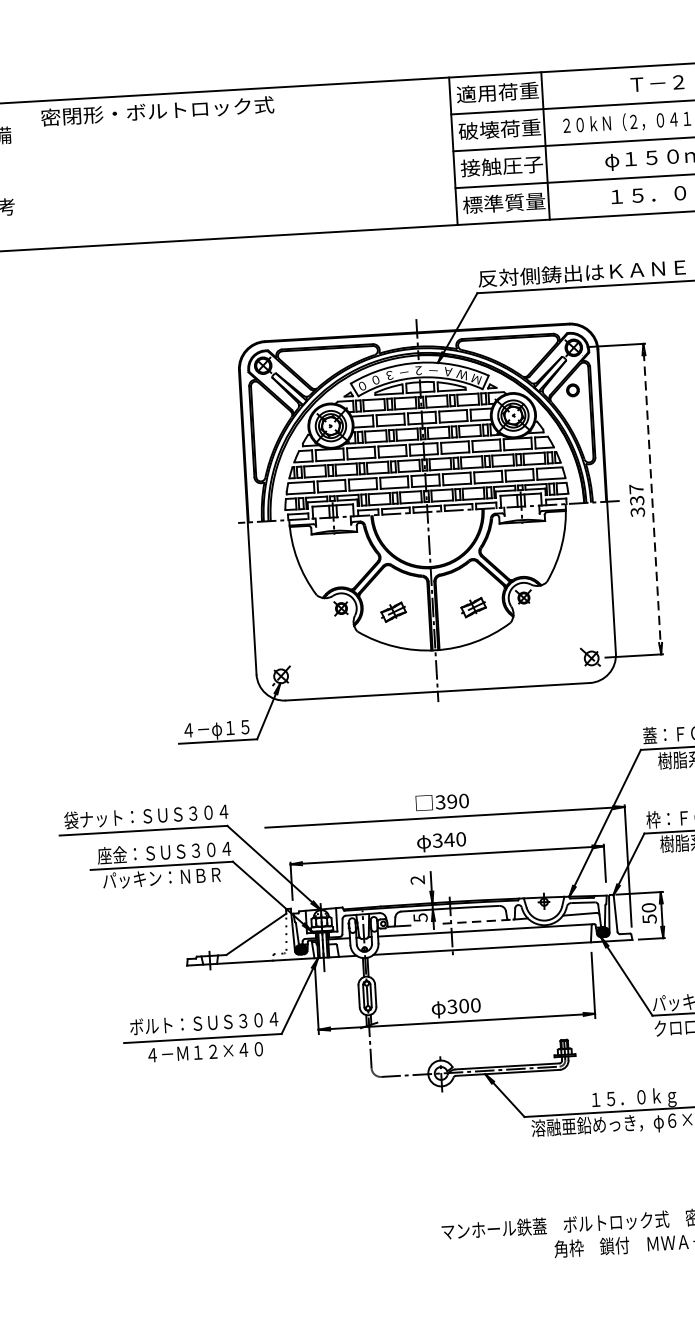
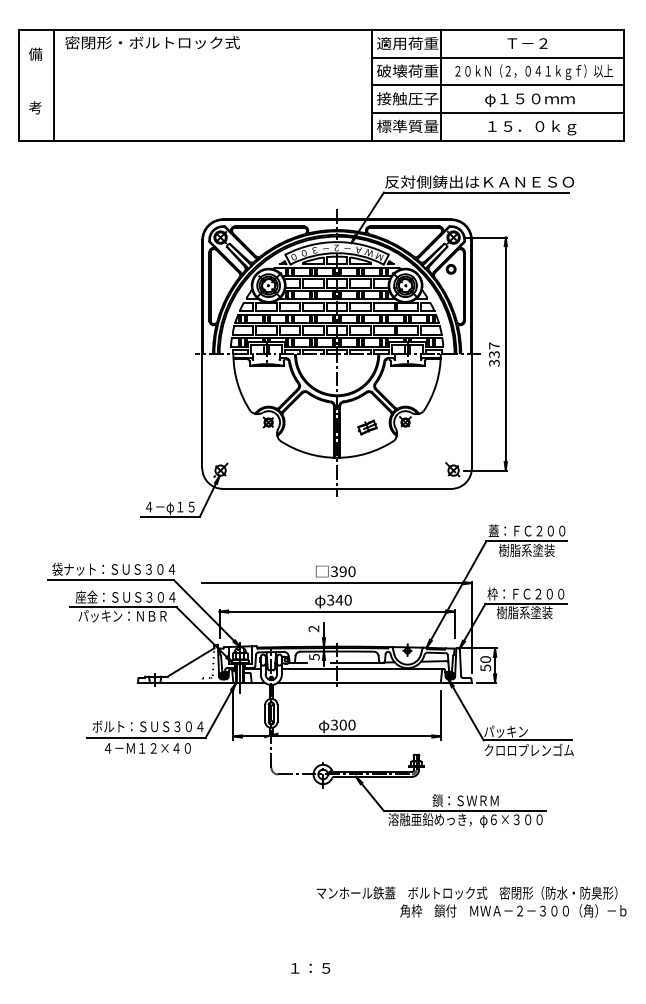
line: (30, 175) -> (54, 85), added
line: (651, 498) -> (505, 353), dashed -> solid
part: (393, 612) -> (307, 427), removed
line: (478, 921) -> (357, 662), dashed -> solid
text: (632, 1098) -> (465, 801), １５．０ｋｇ -> 鎖：ＳＷＲＭ

